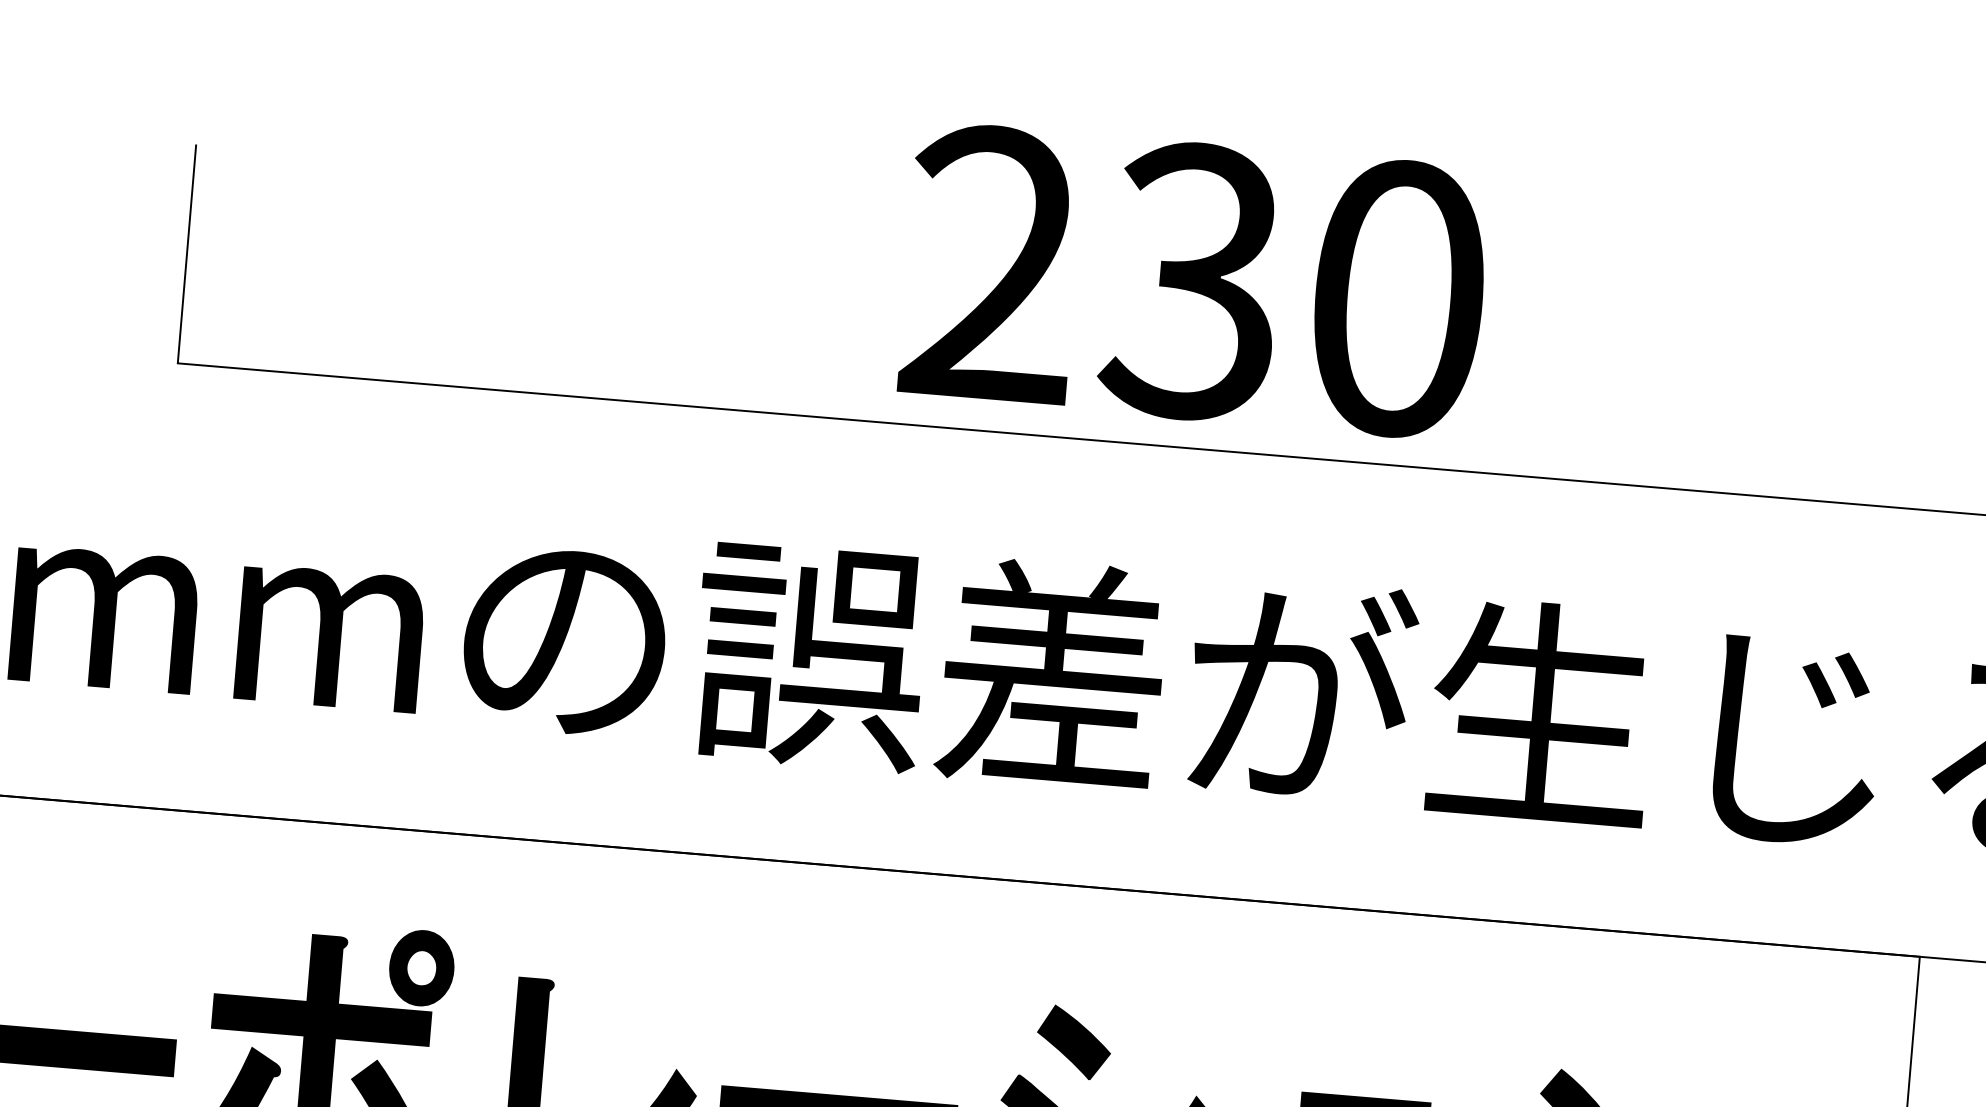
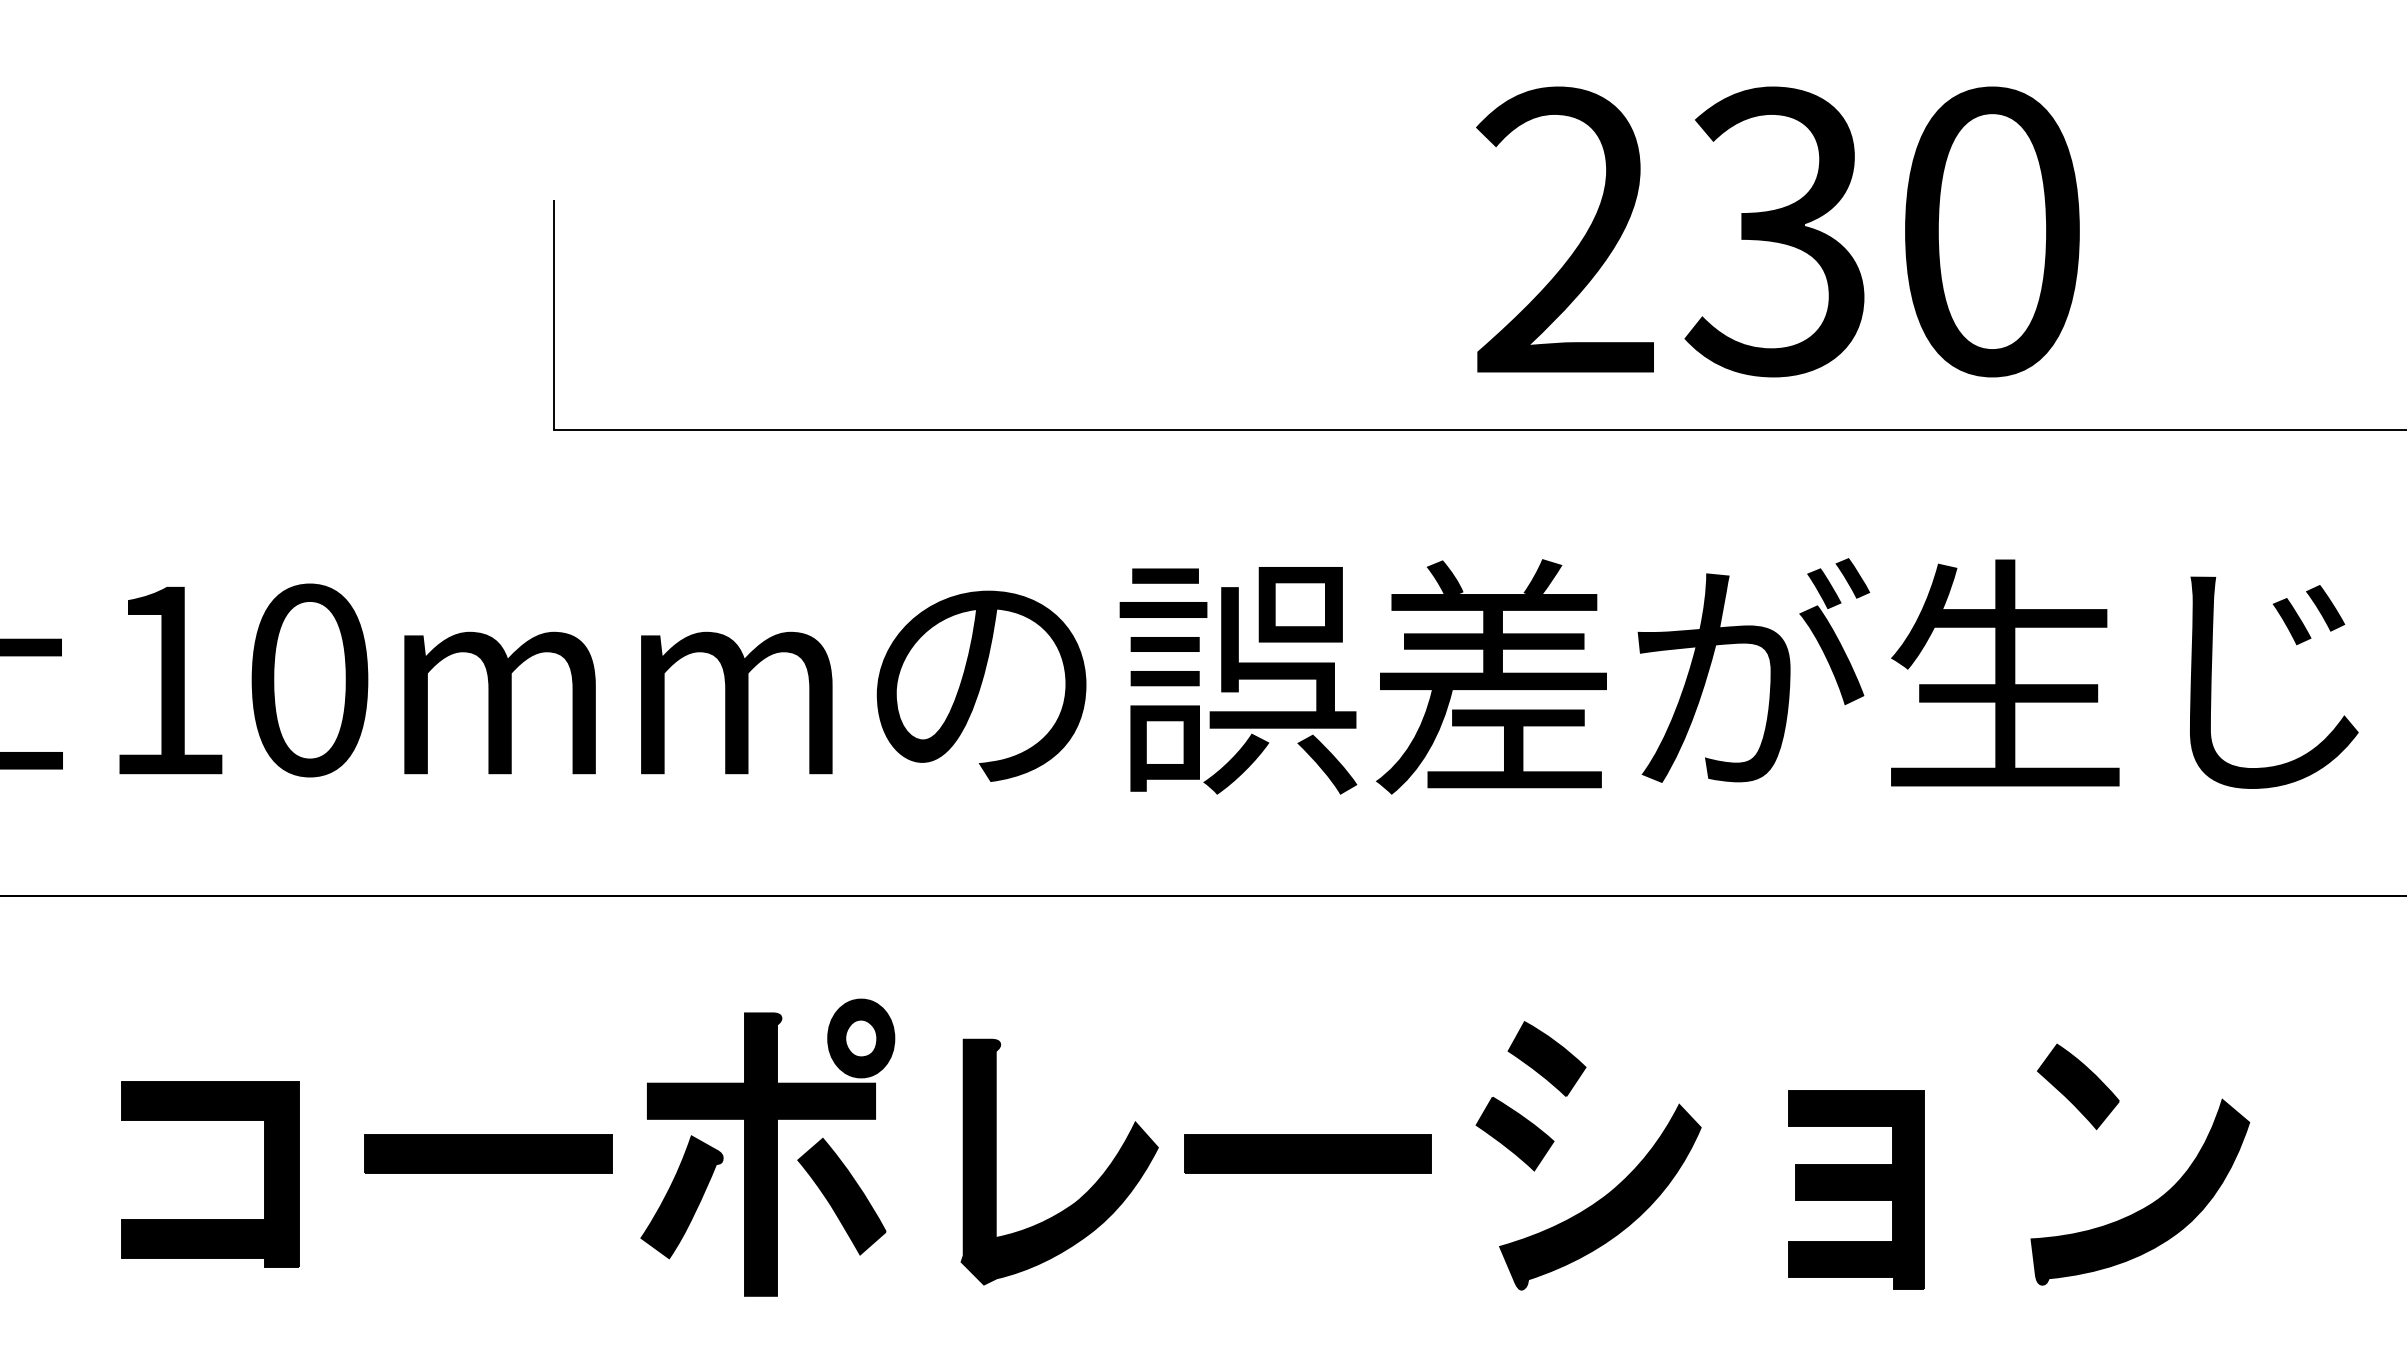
text: (1194, 281) -> (1777, 231), moved

